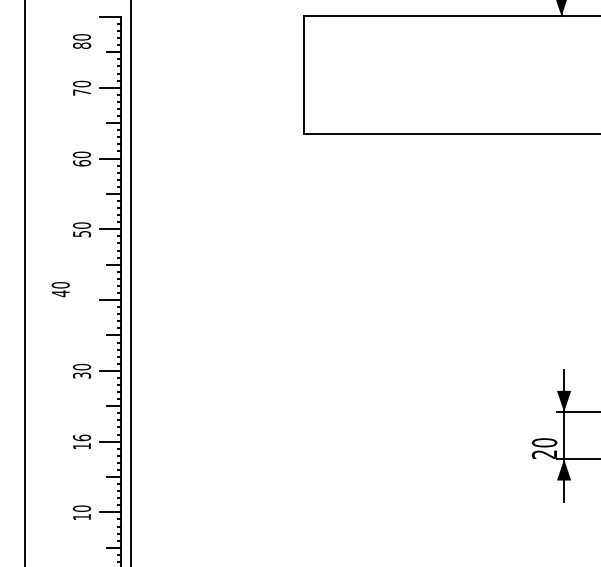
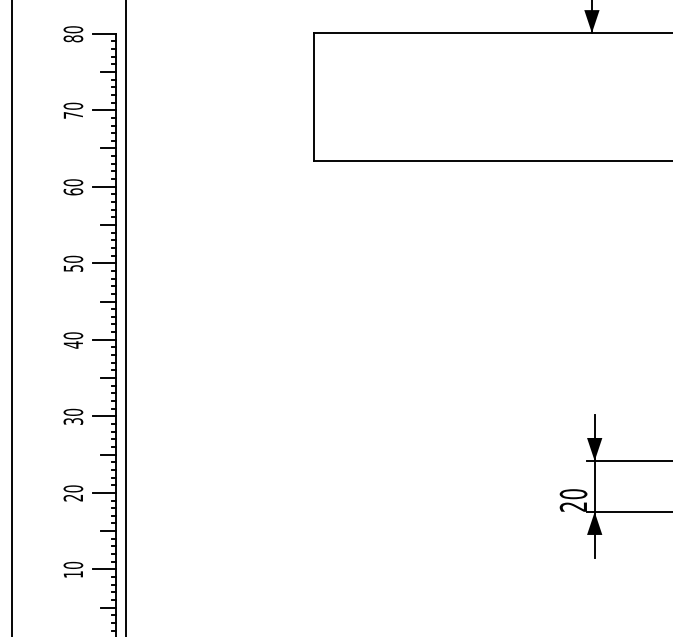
text: (82, 41) -> (73, 34), moved
text: (60, 289) -> (73, 340), moved
text: (81, 442) -> (72, 493), 16 -> 20

